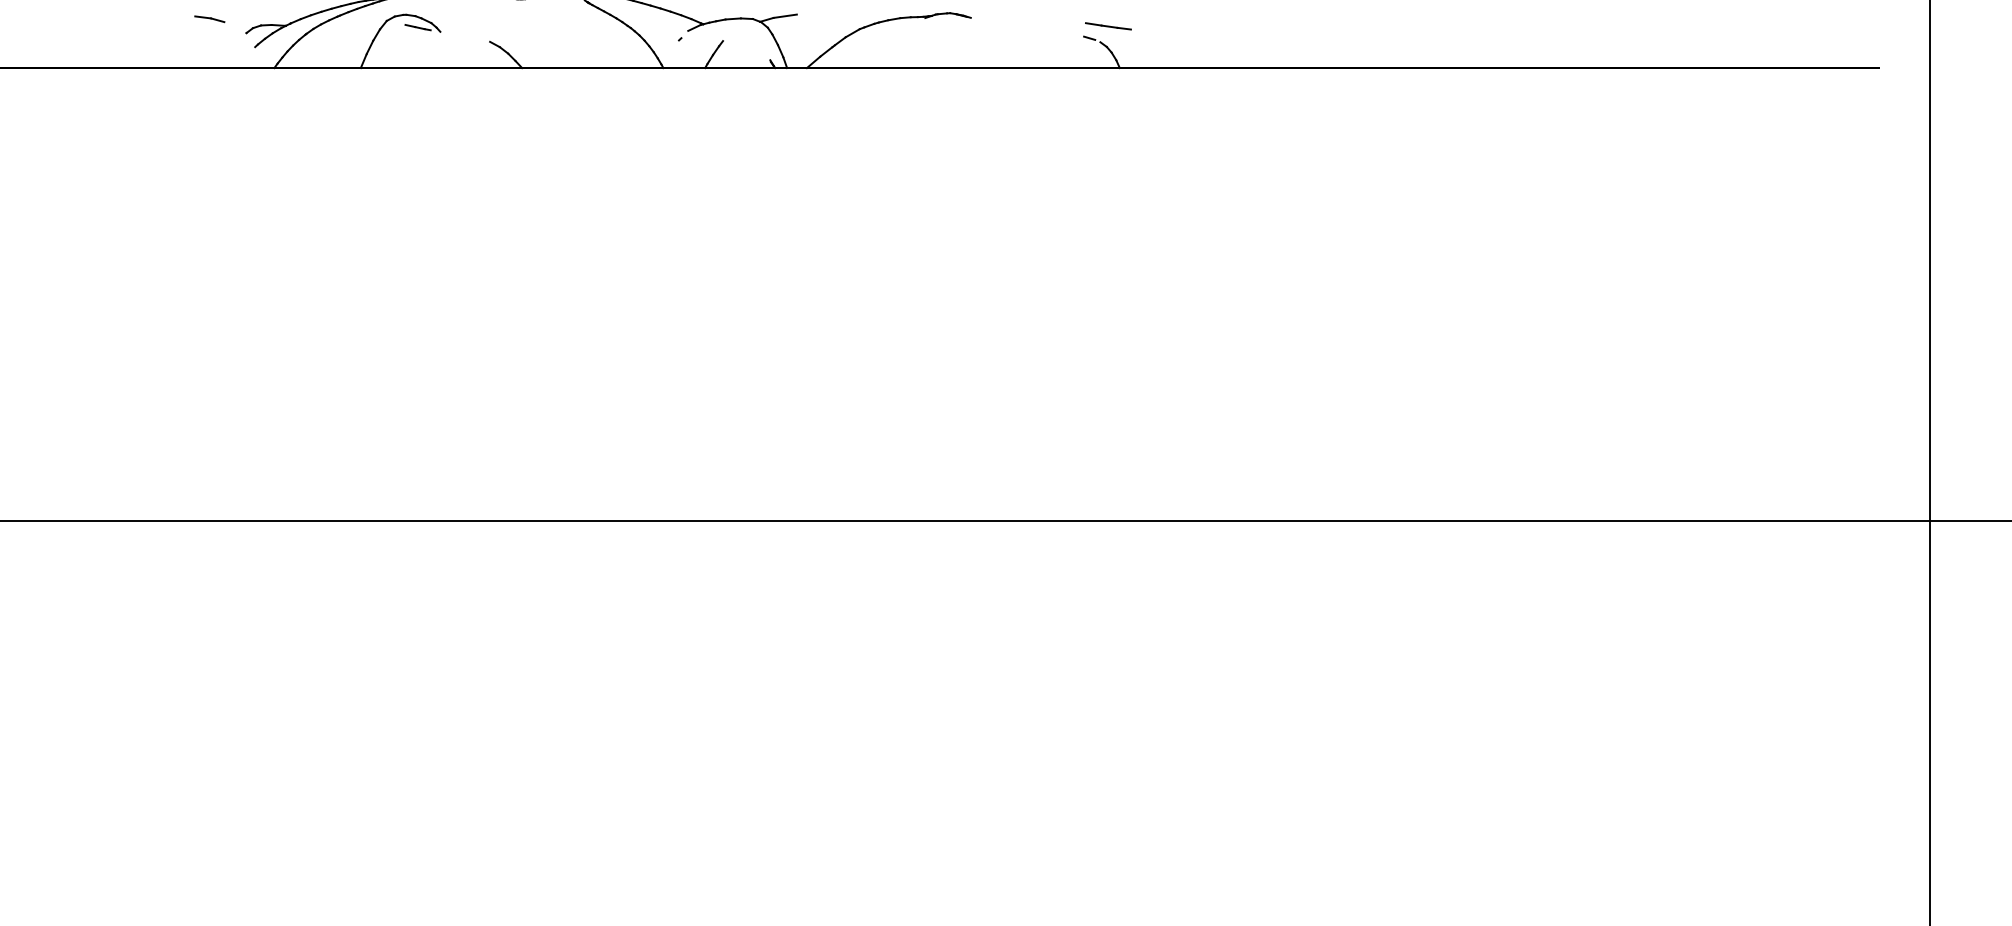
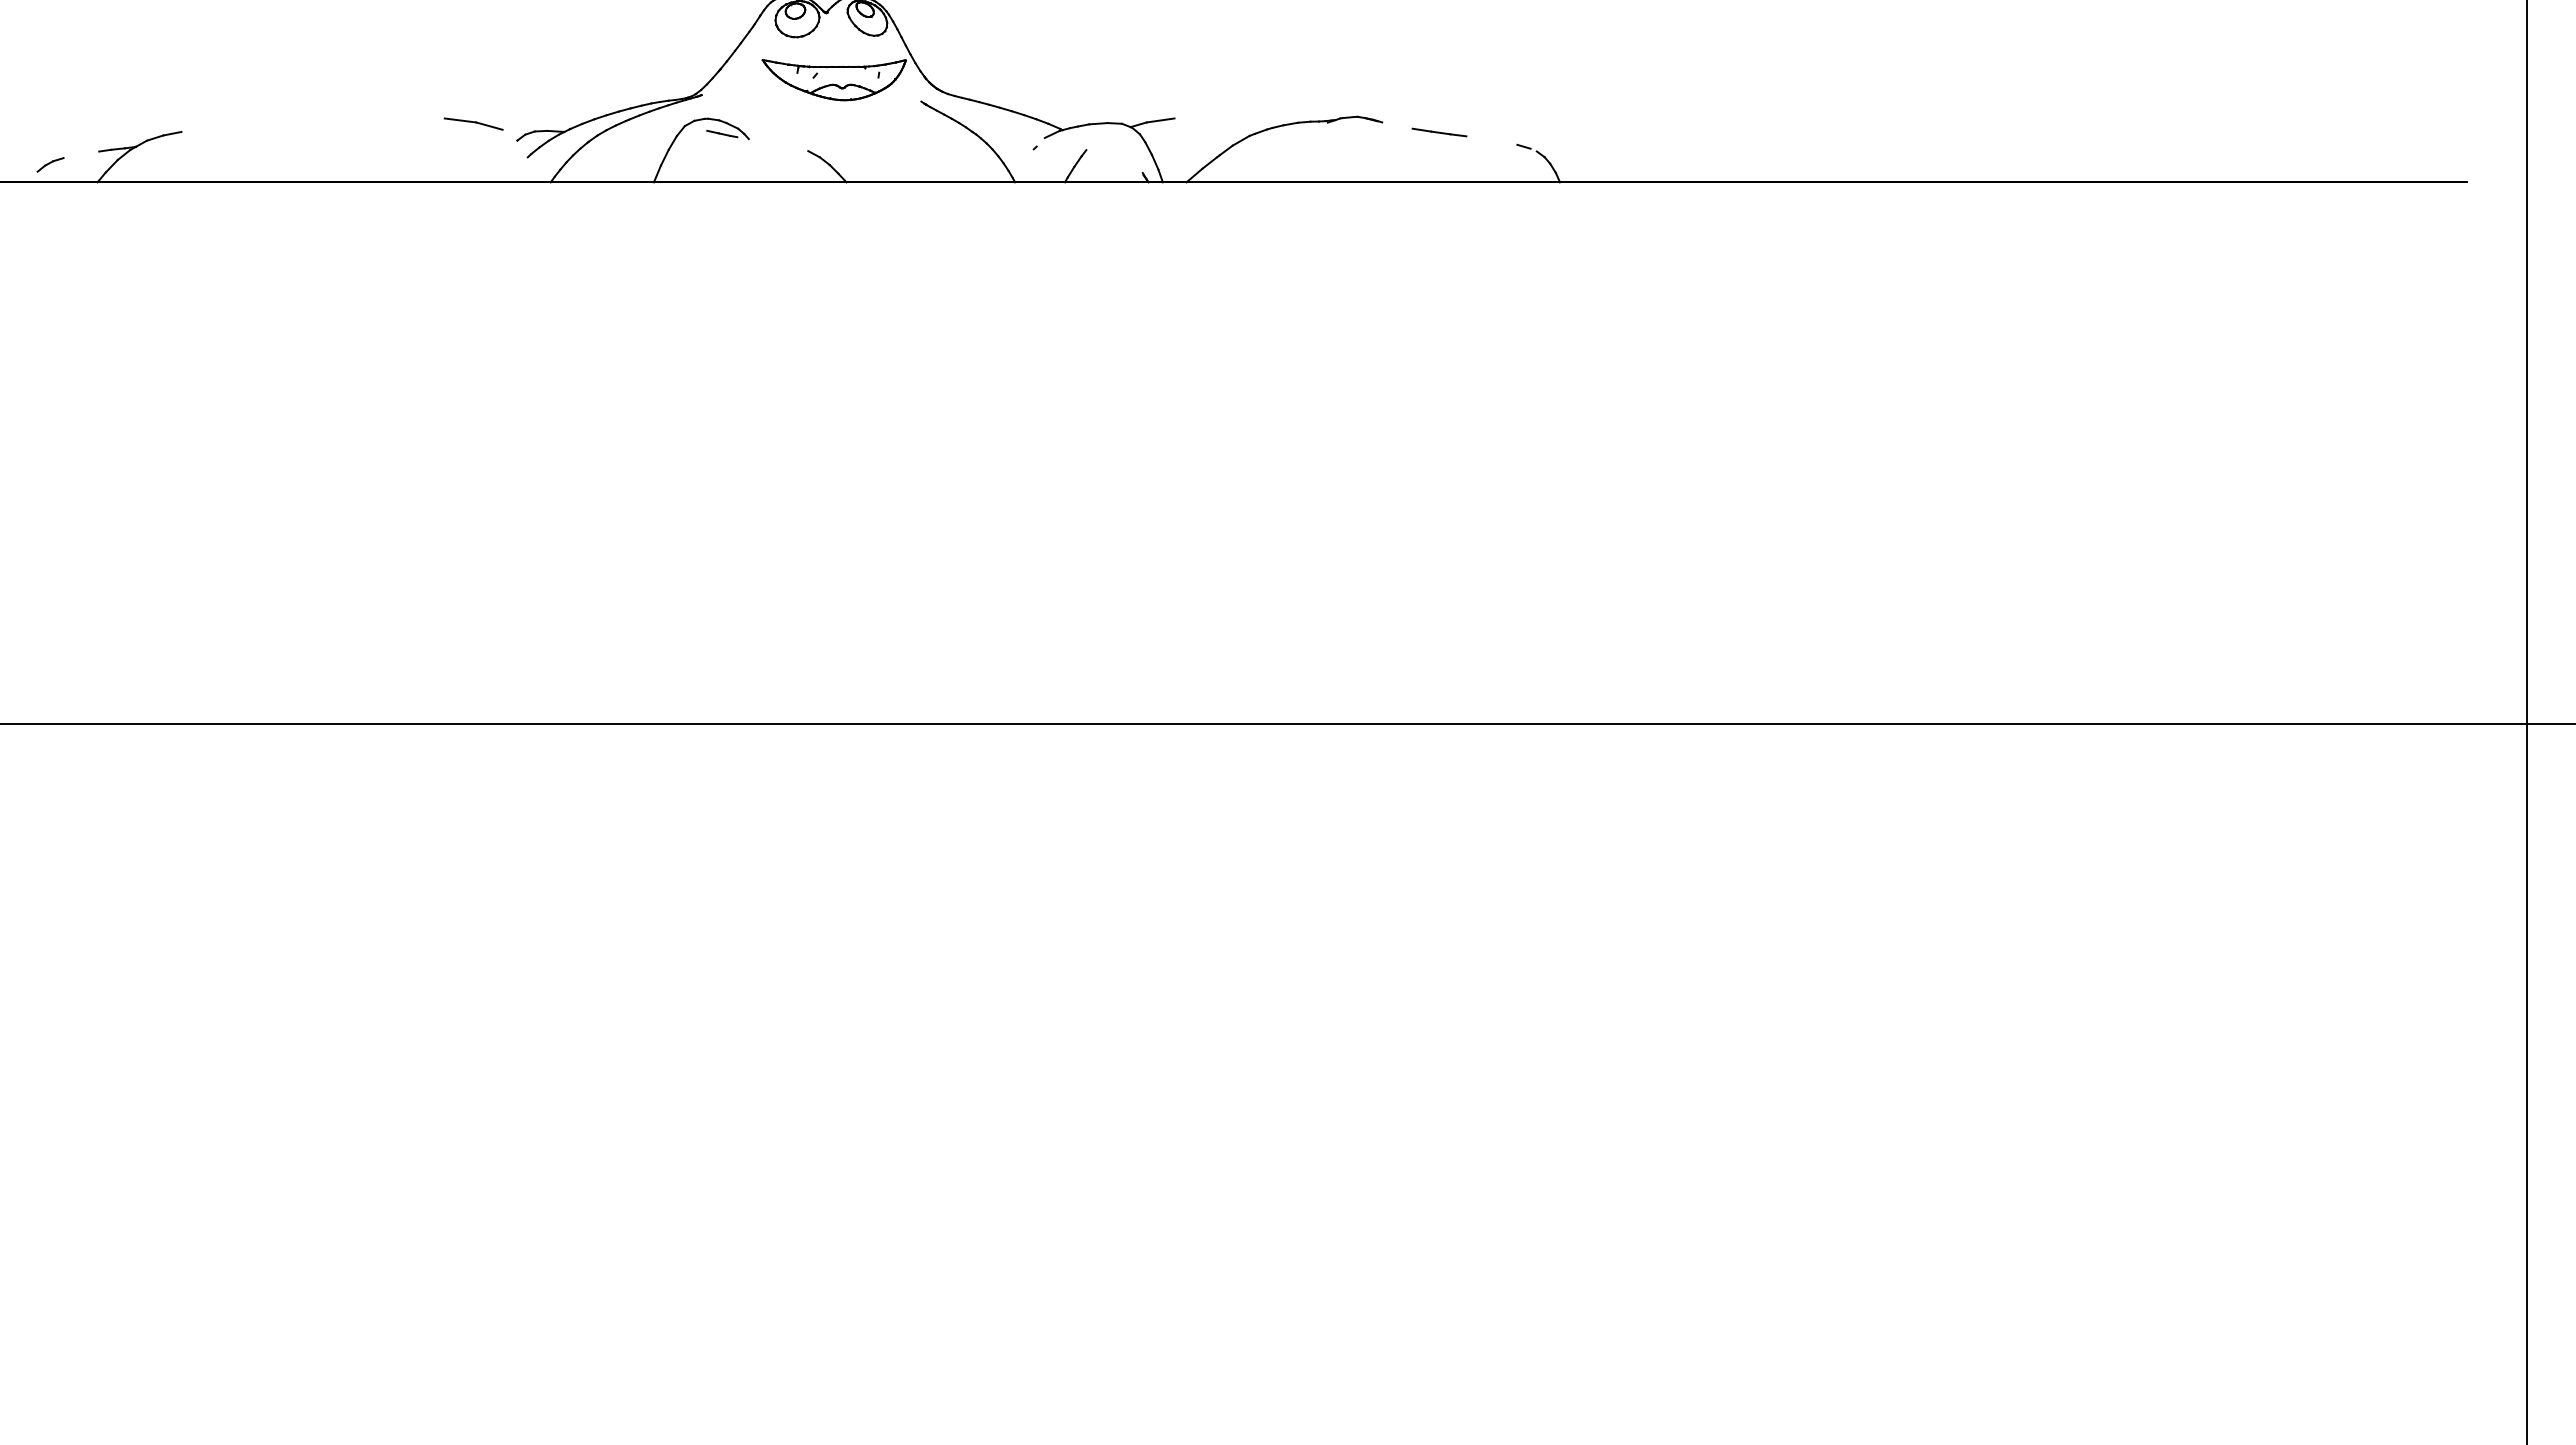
part: (209, 18) -> (473, 123), size x1.67
line: (1108, 26) -> (1439, 132), moved

